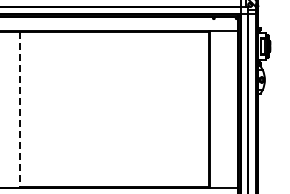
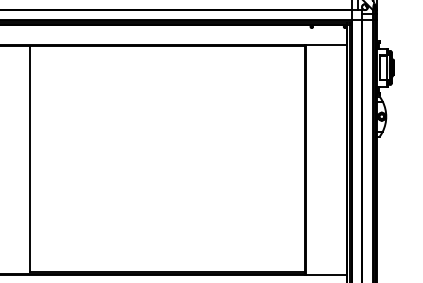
line: (20, 109) -> (30, 159), dashed -> solid

